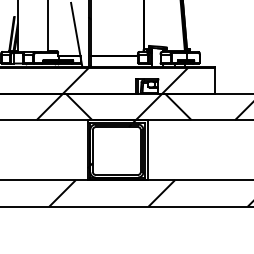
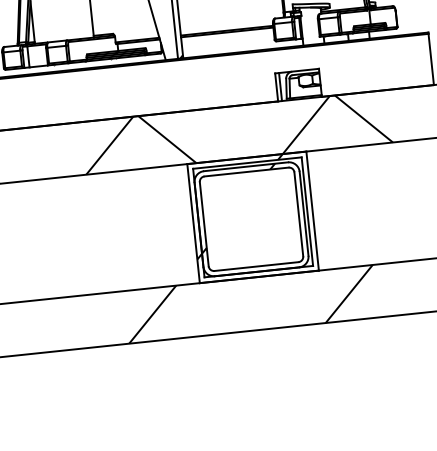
hatch: (125, 80) -> (253, 77), removed

